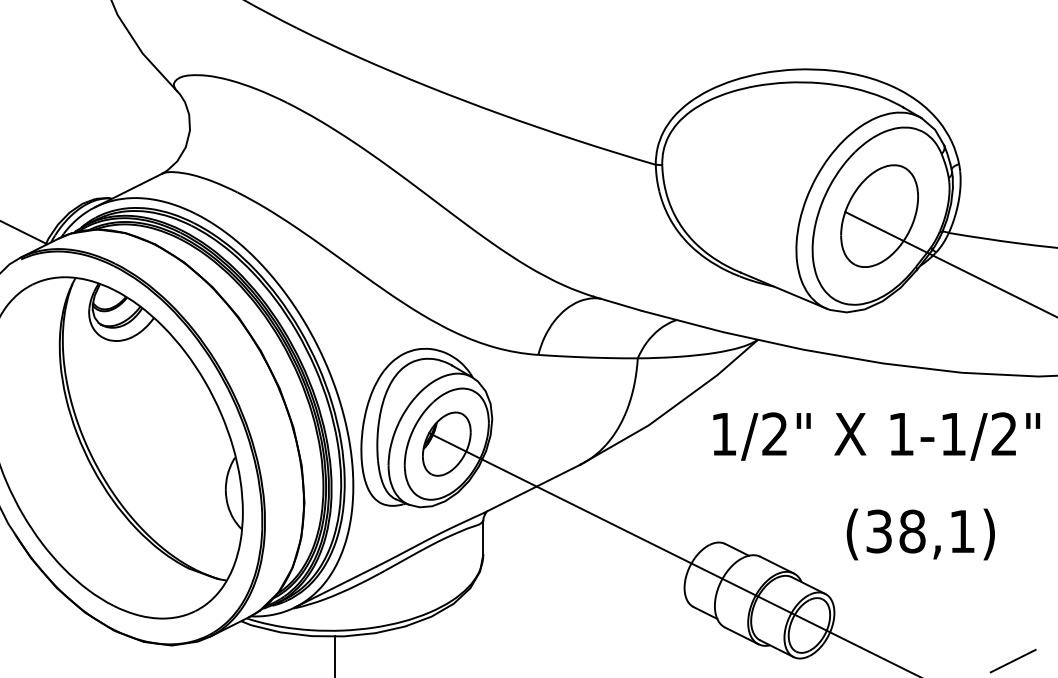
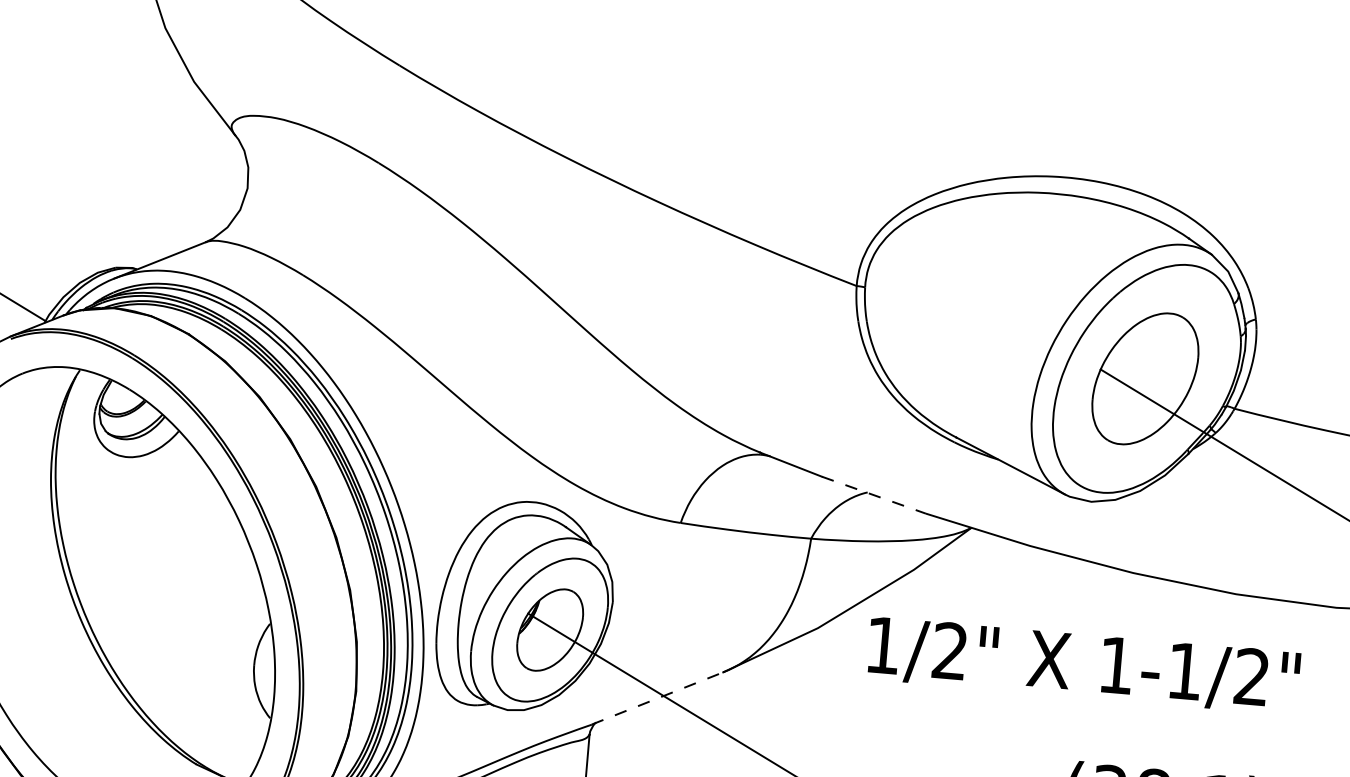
line: (682, 321) -> (874, 495), solid -> dashed
text: (876, 436) -> (1083, 665), moved
line: (532, 488) -> (657, 698), solid -> dashed

